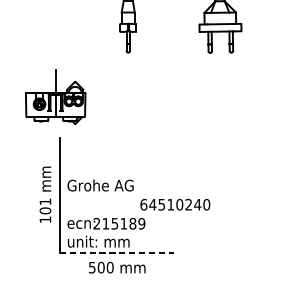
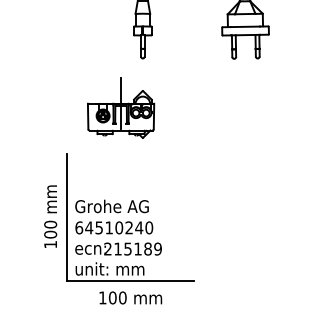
part: (56, 96) -> (121, 107), moved
text: (45, 201) -> (50, 224), 101 -> 100
text: (175, 204) -> (114, 227), moved
line: (117, 252) -> (130, 281), dashed -> solid
text: (92, 267) -> (102, 297), 500 -> 100

